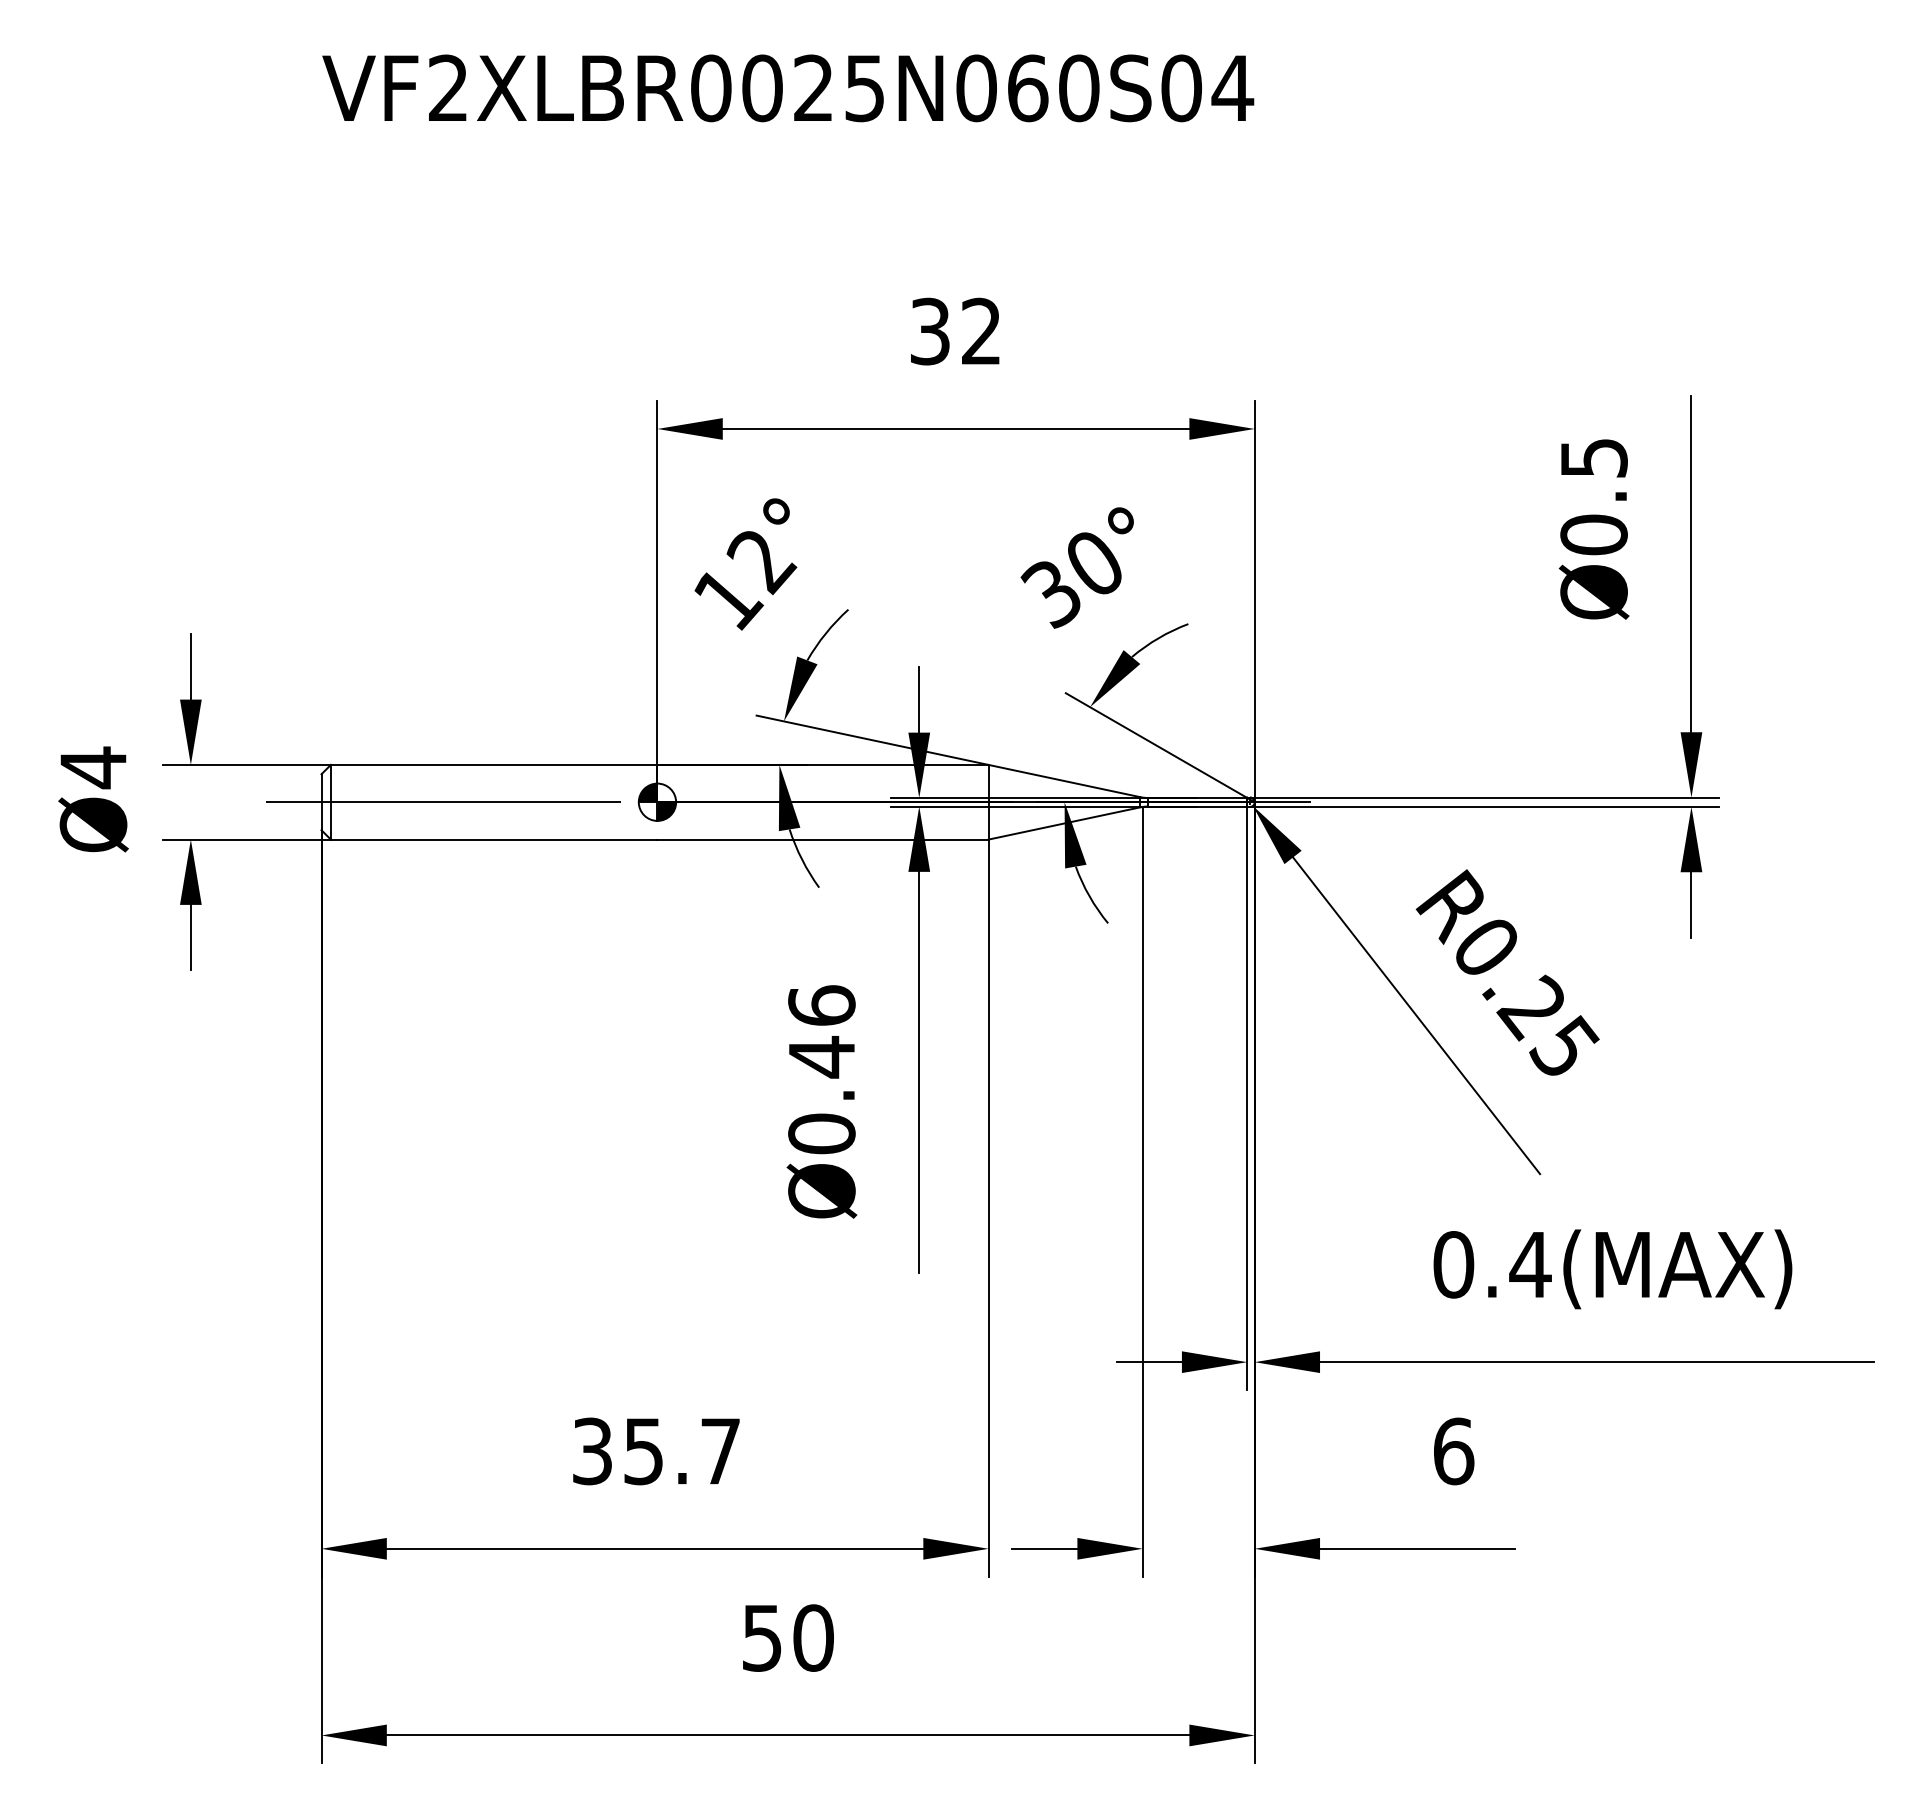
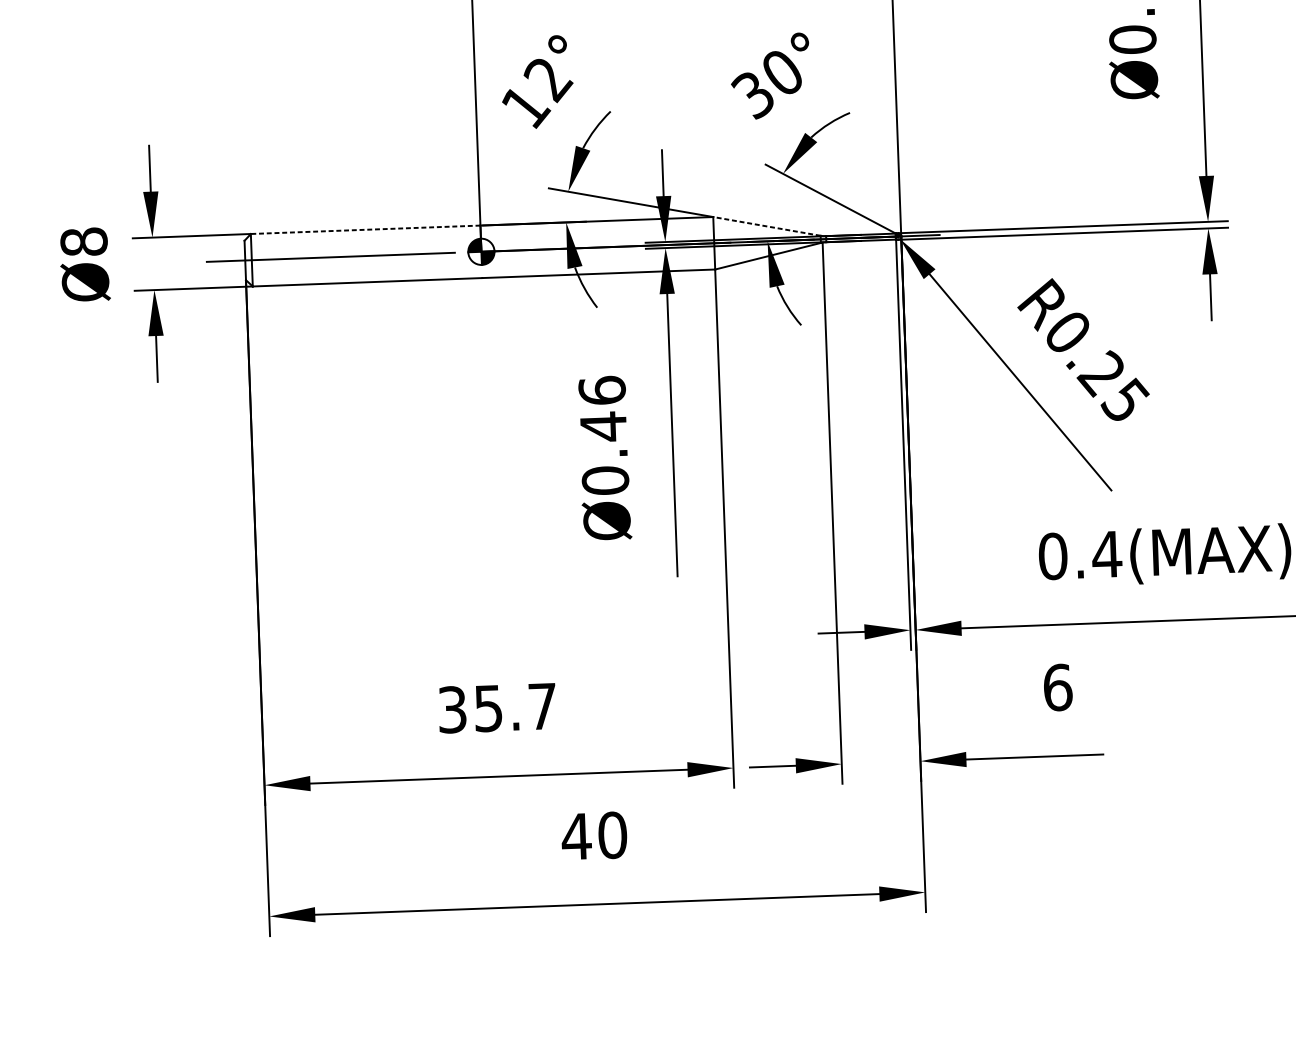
line: (493, 764) -> (365, 229), solid -> dashed
text: (93, 767) -> (84, 241), Ø4 -> Ø8
line: (1063, 780) -> (766, 226), solid -> dashed
text: (761, 1638) -> (576, 836), 50 -> 40

